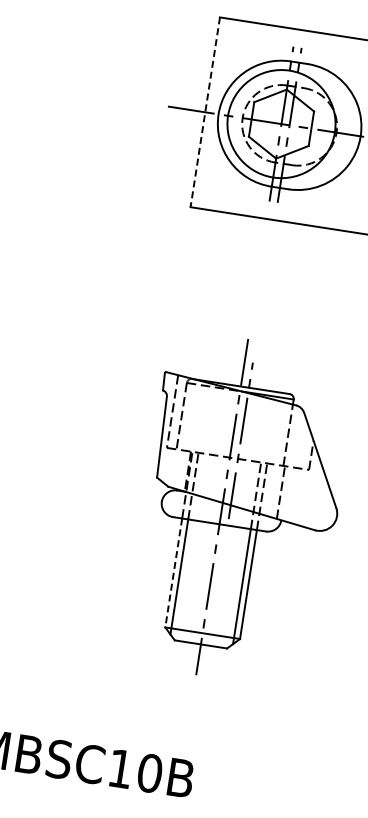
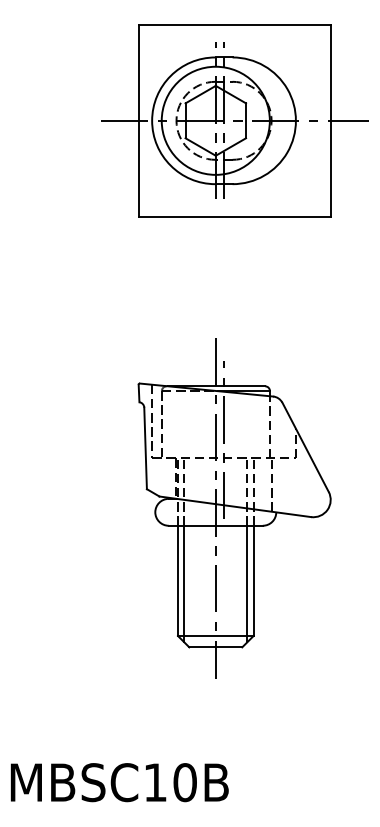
line: (205, 112) -> (138, 121), dashed -> solid
line: (174, 573) -> (178, 581), dashed -> solid

